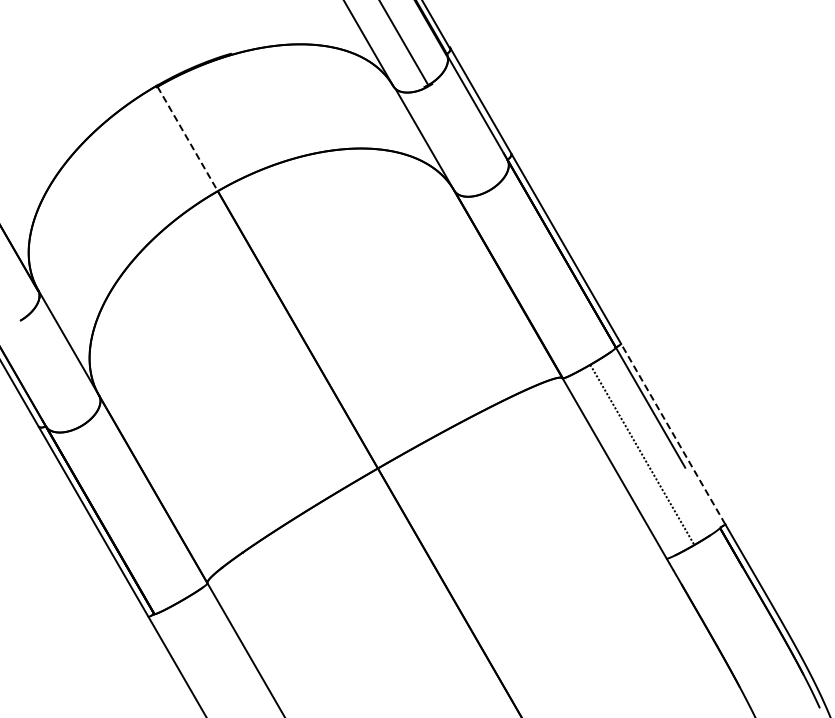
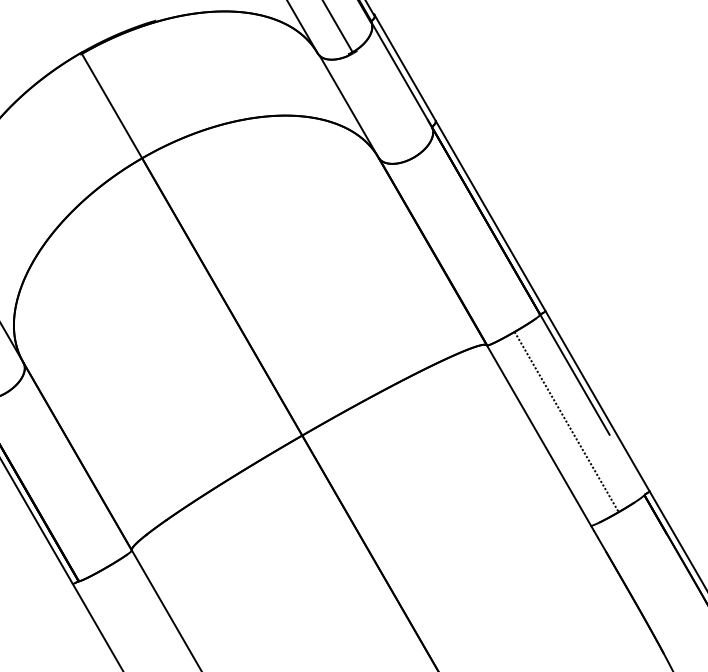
line: (187, 139) -> (111, 106), dashed -> solid
line: (672, 433) -> (596, 400), dashed -> solid

